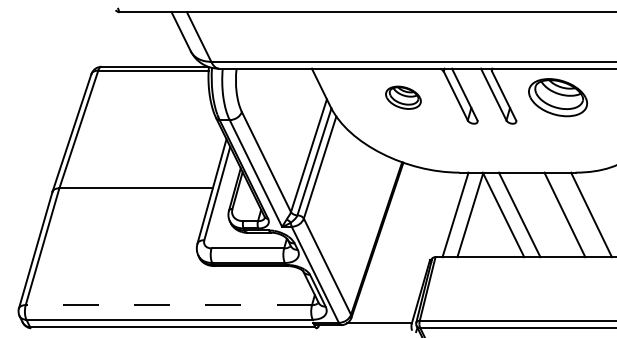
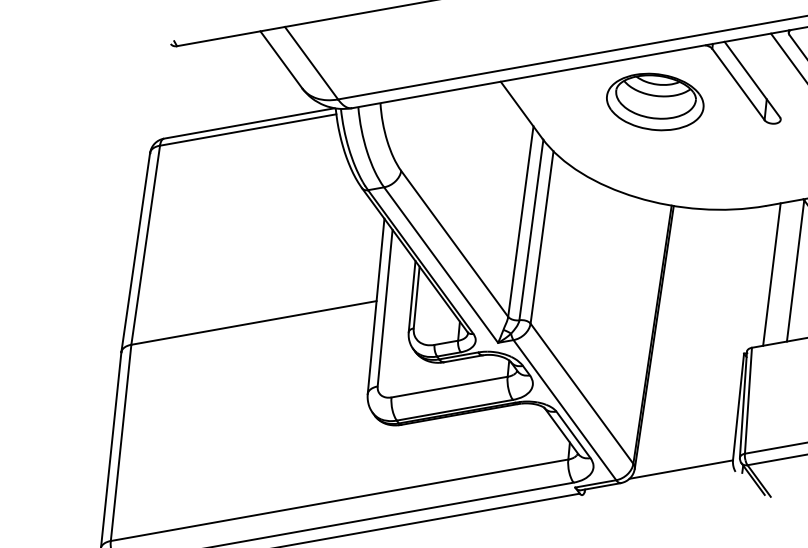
part: (403, 97) -> (655, 101), size x1.67
line: (168, 305) -> (339, 500), dashed -> solid

